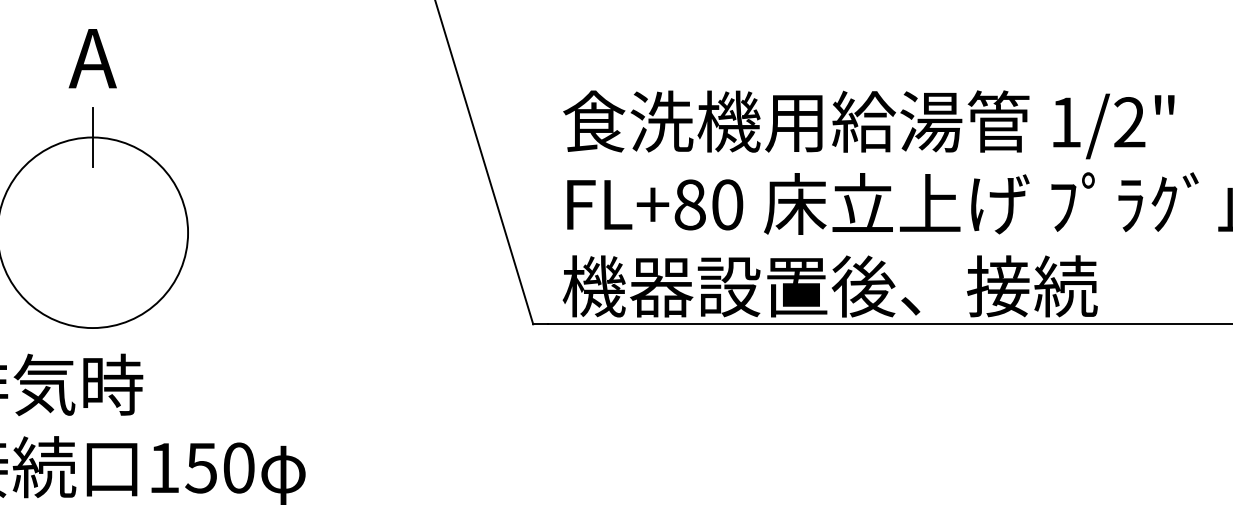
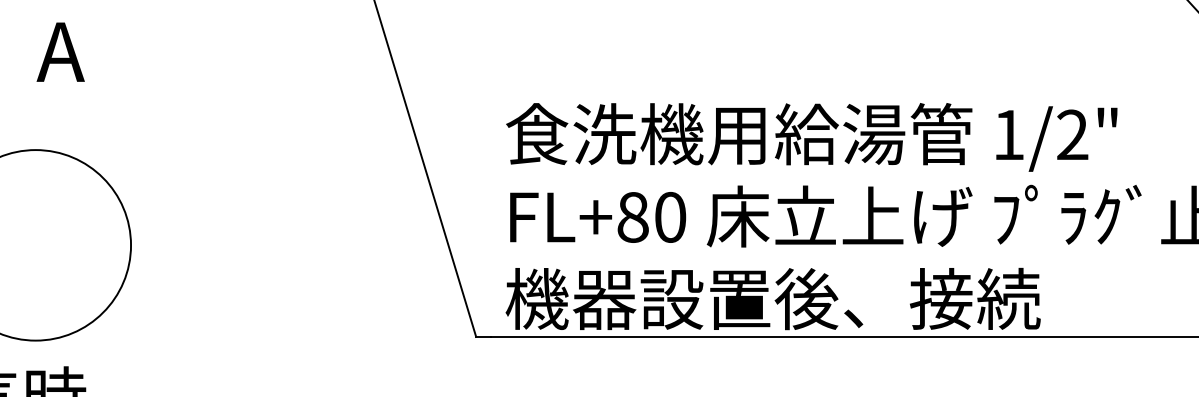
text: (92, 58) -> (60, 52), moved
line: (92, 137) -> (35, 150), removed

